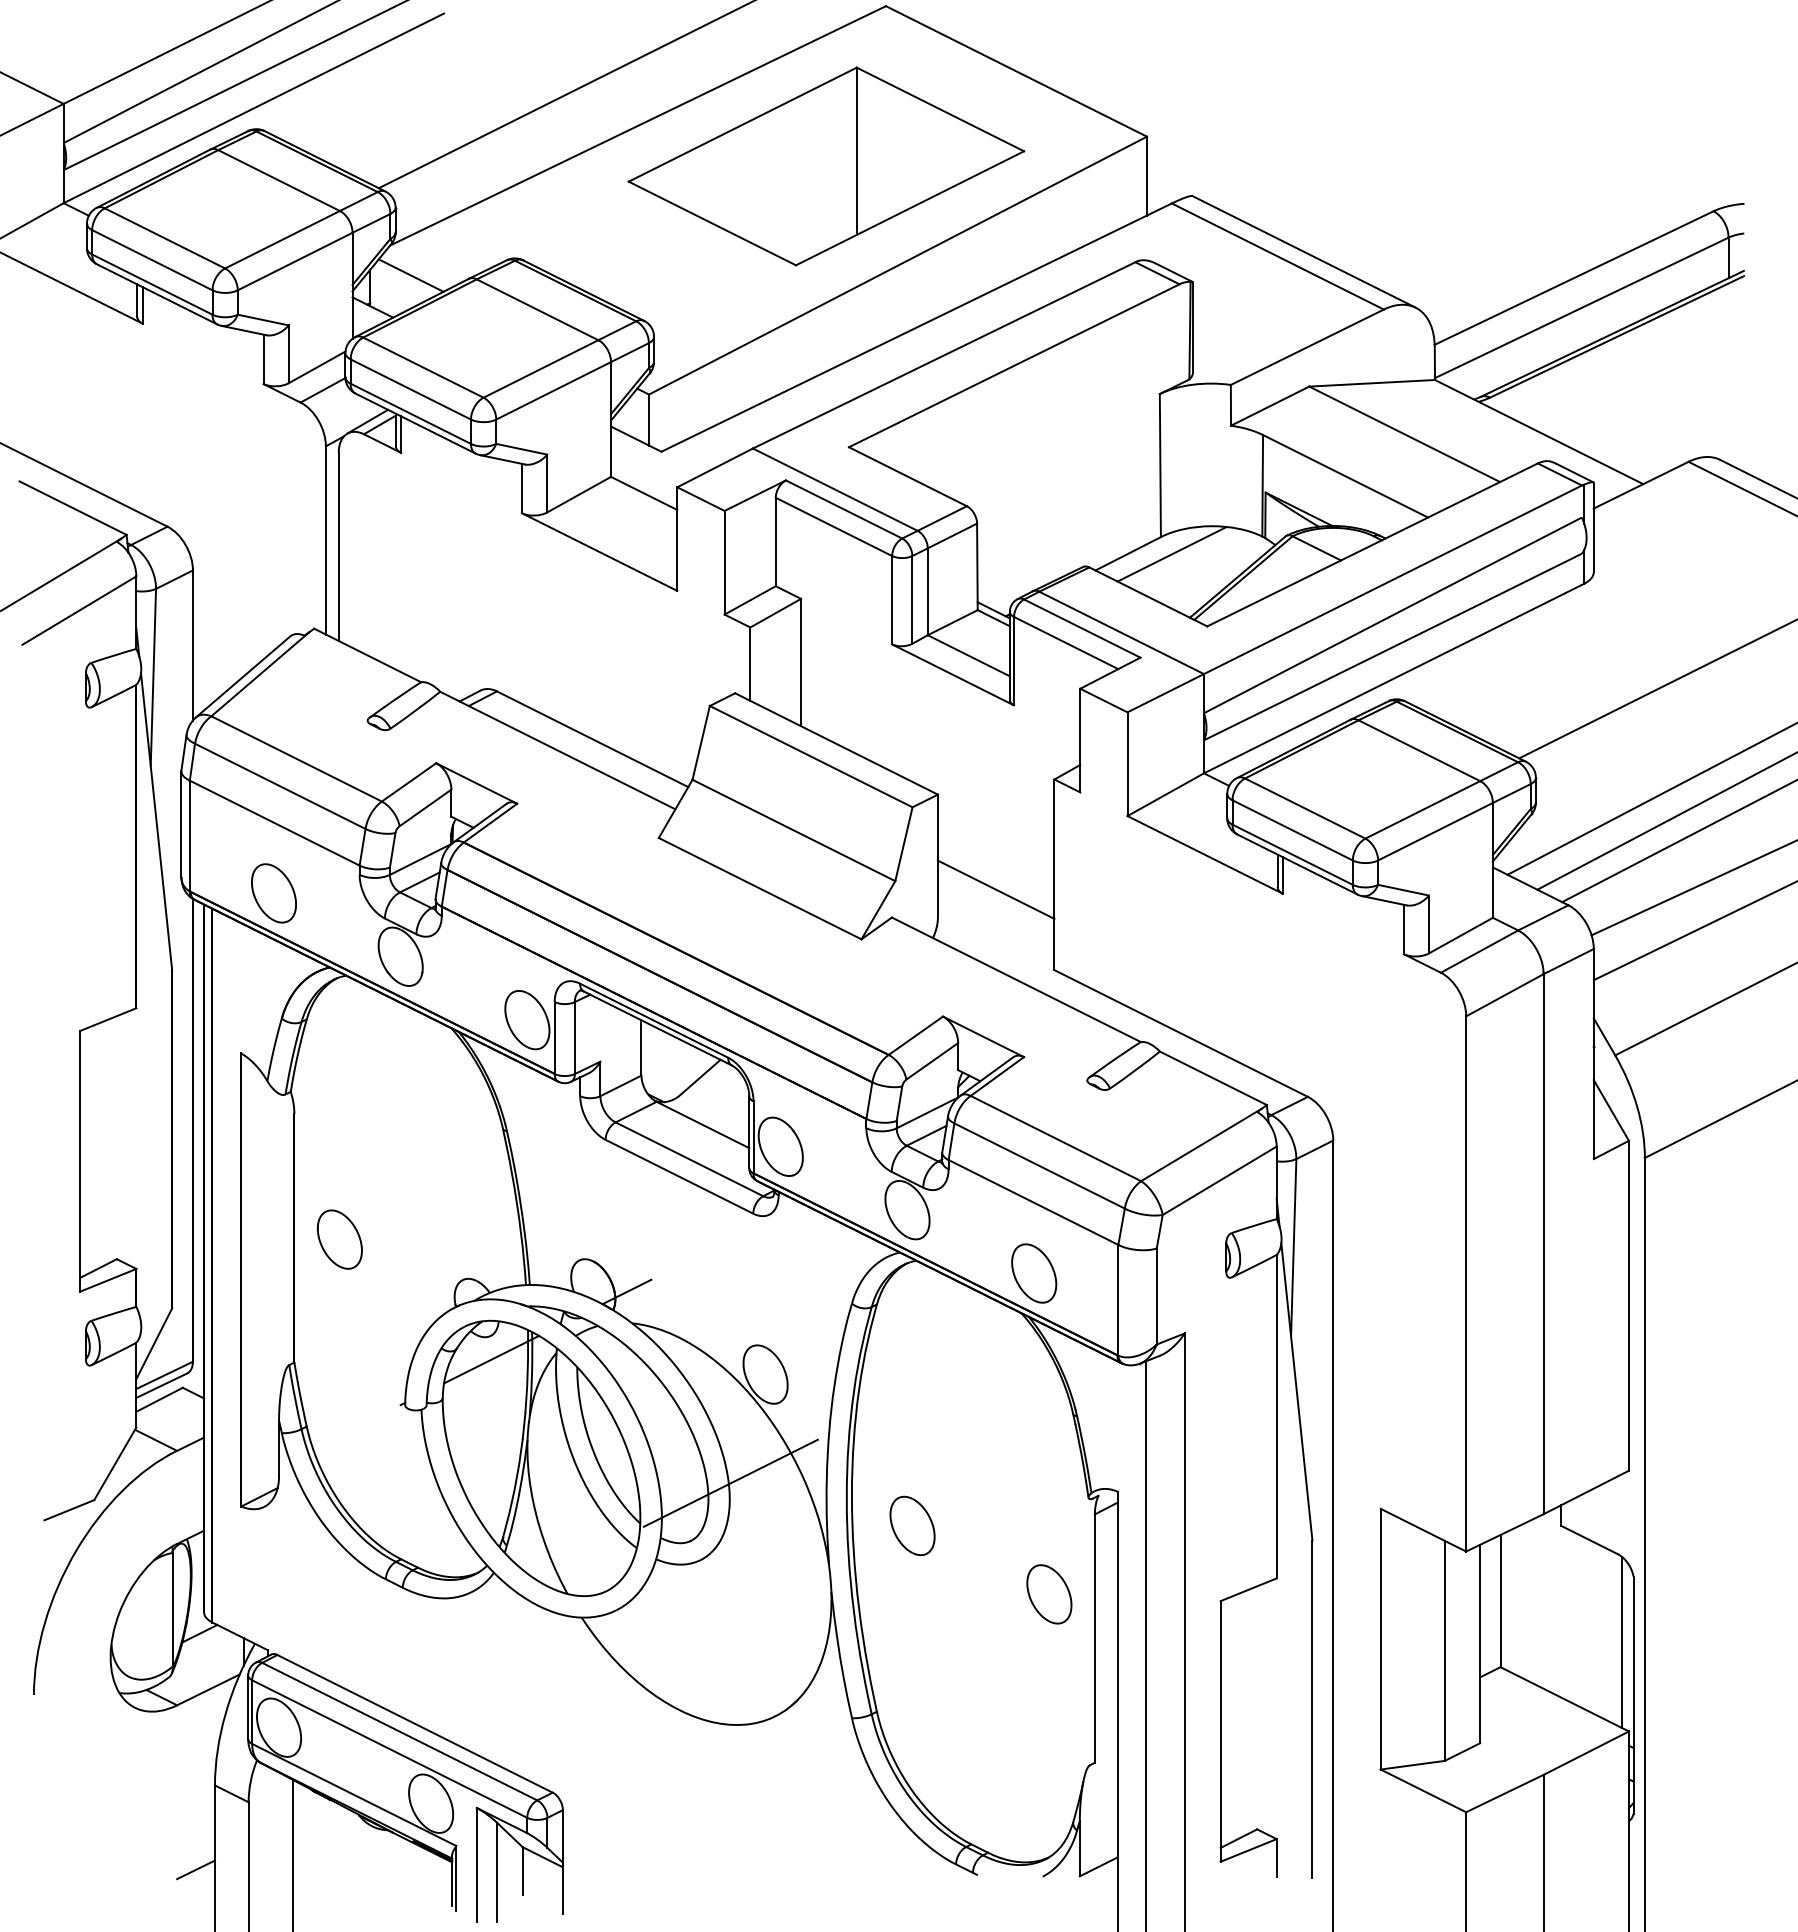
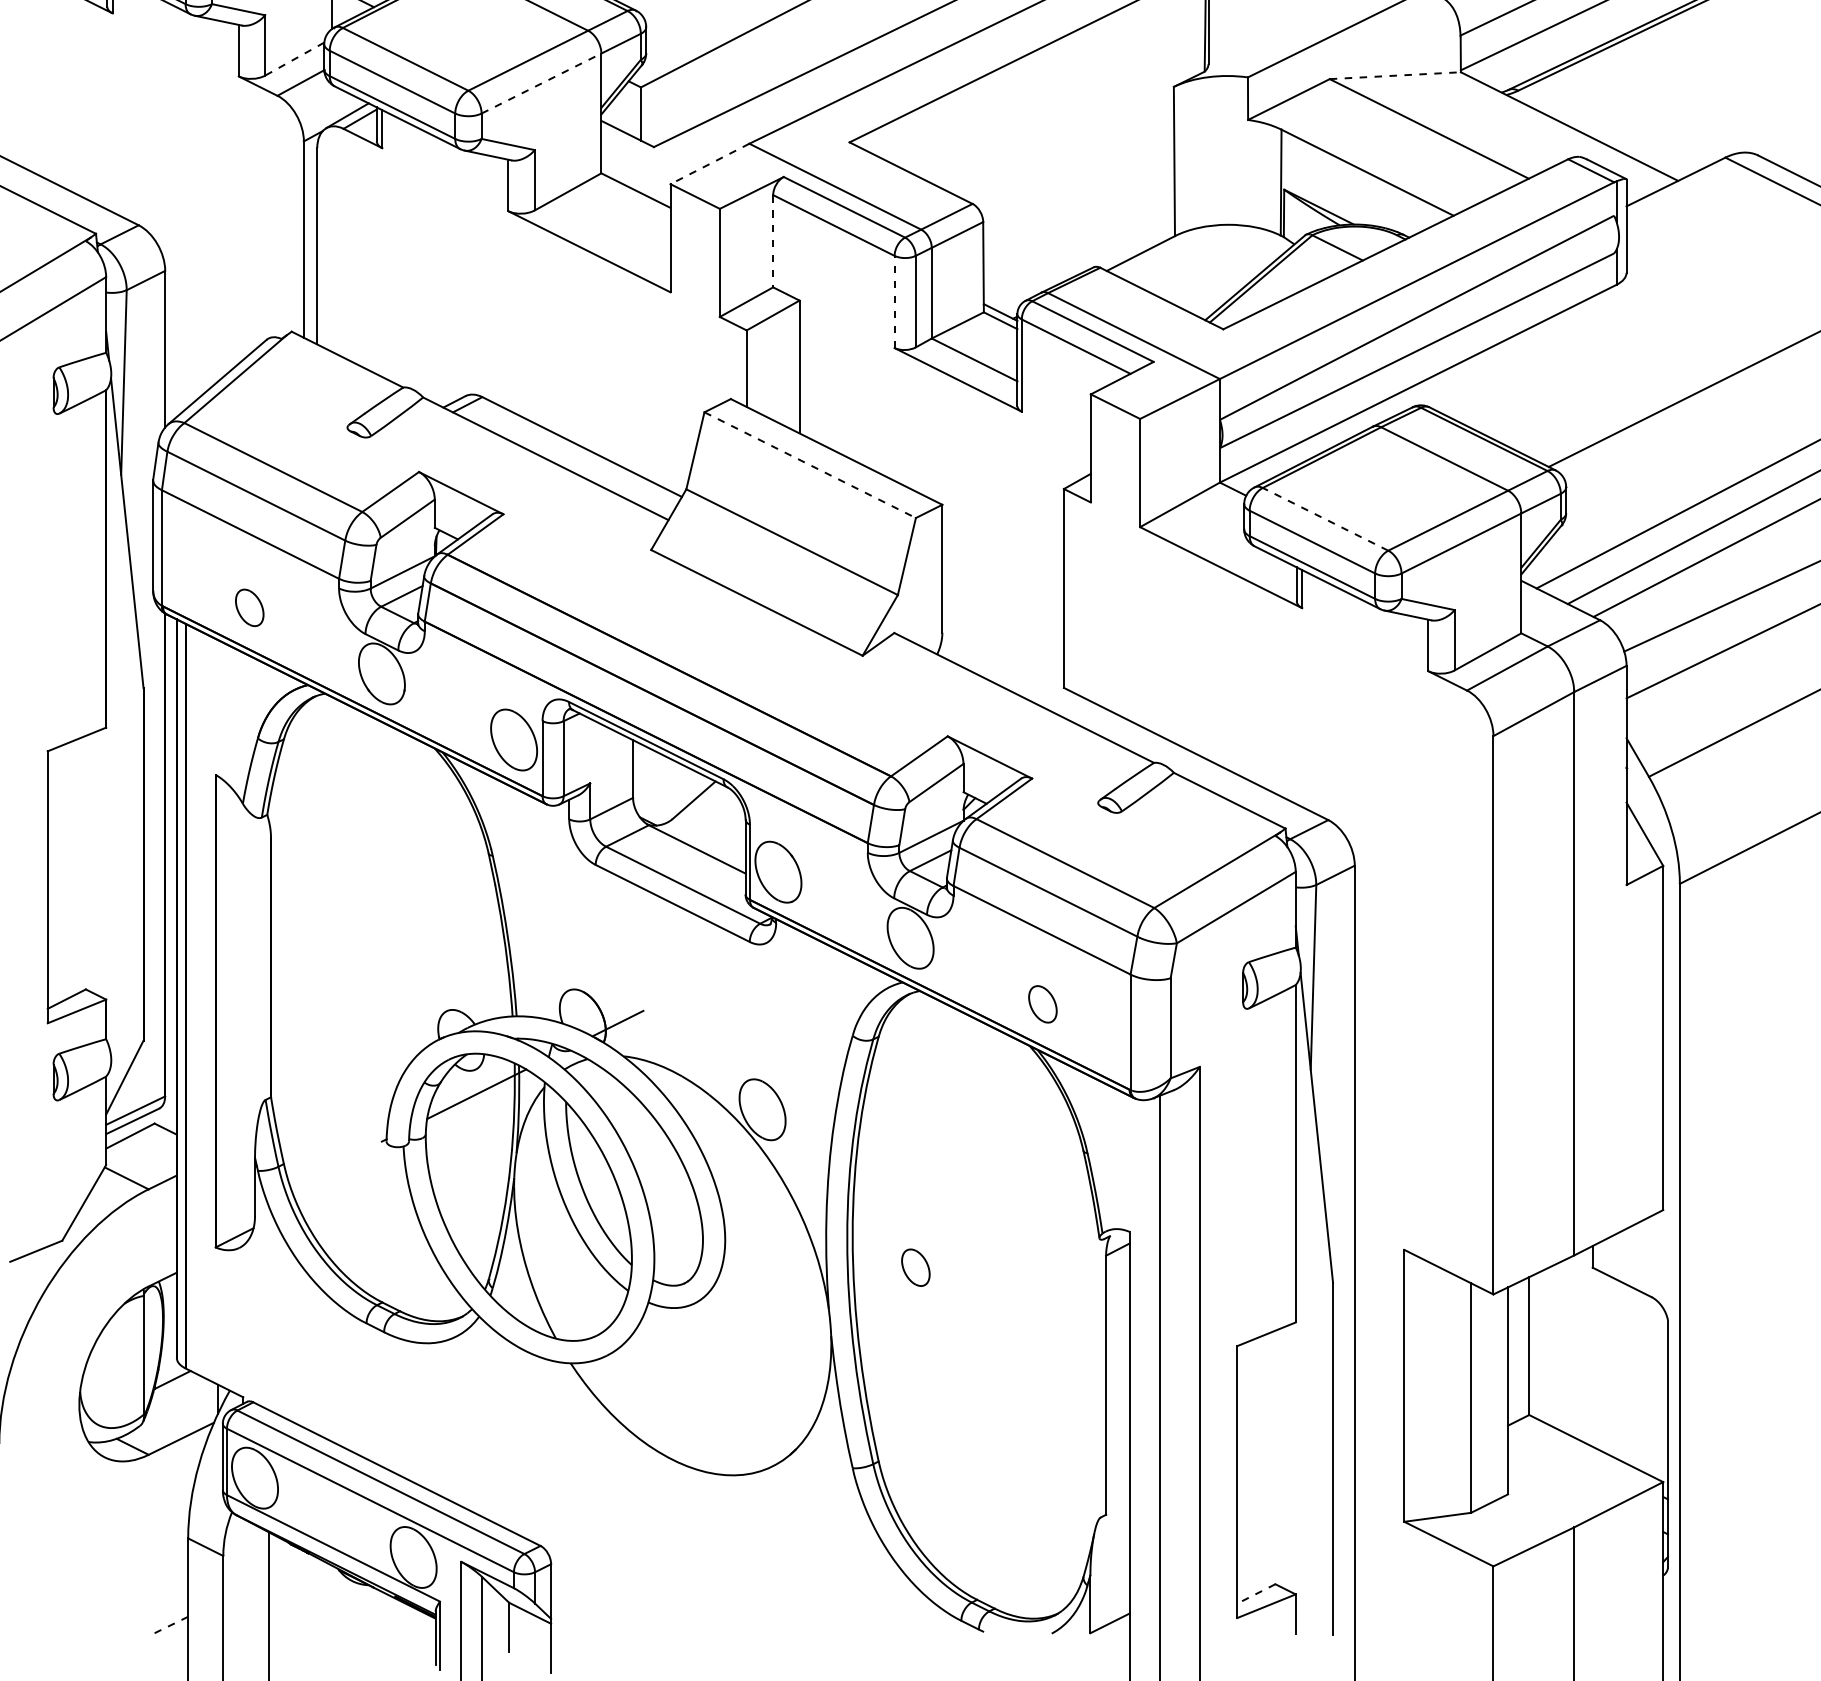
line: (316, 367) -> (294, 59), solid -> dashed
line: (1372, 383) -> (1395, 75), solid -> dashed
line: (554, 390) -> (542, 83), solid -> dashed
line: (714, 468) -> (709, 164), solid -> dashed
line: (775, 542) -> (772, 241), solid -> dashed
line: (1171, 554) -> (1186, 254), removed
line: (892, 599) -> (894, 301), solid -> dashed
line: (811, 756) -> (810, 465), solid -> dashed
line: (1304, 808) -> (1324, 519), solid -> dashed
line: (995, 889) -> (1002, 603), removed
part: (273, 893) -> (249, 607), size x0.6
part: (339, 1239) -> (318, 968), removed
part: (1034, 1273) -> (1043, 1004), size x0.6
line: (730, 1482) -> (725, 1222), removed
part: (912, 1525) -> (915, 1267), size x0.6
part: (1049, 1594) -> (1058, 1339), removed
line: (1621, 1641) -> (1655, 1388), removed
line: (1238, 1838) -> (1255, 1593), solid -> dashed
line: (195, 1870) -> (167, 1627), solid -> dashed

